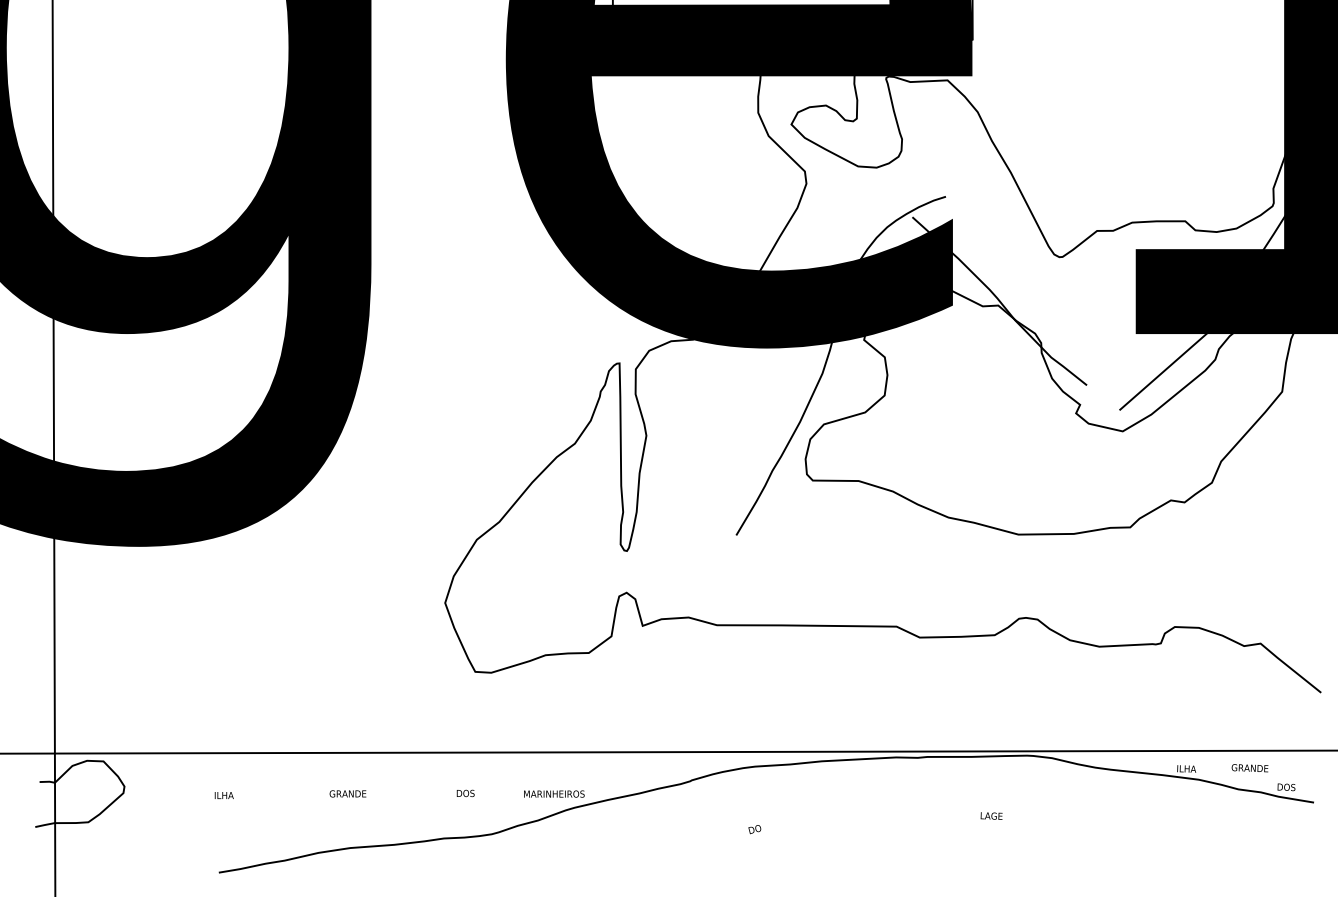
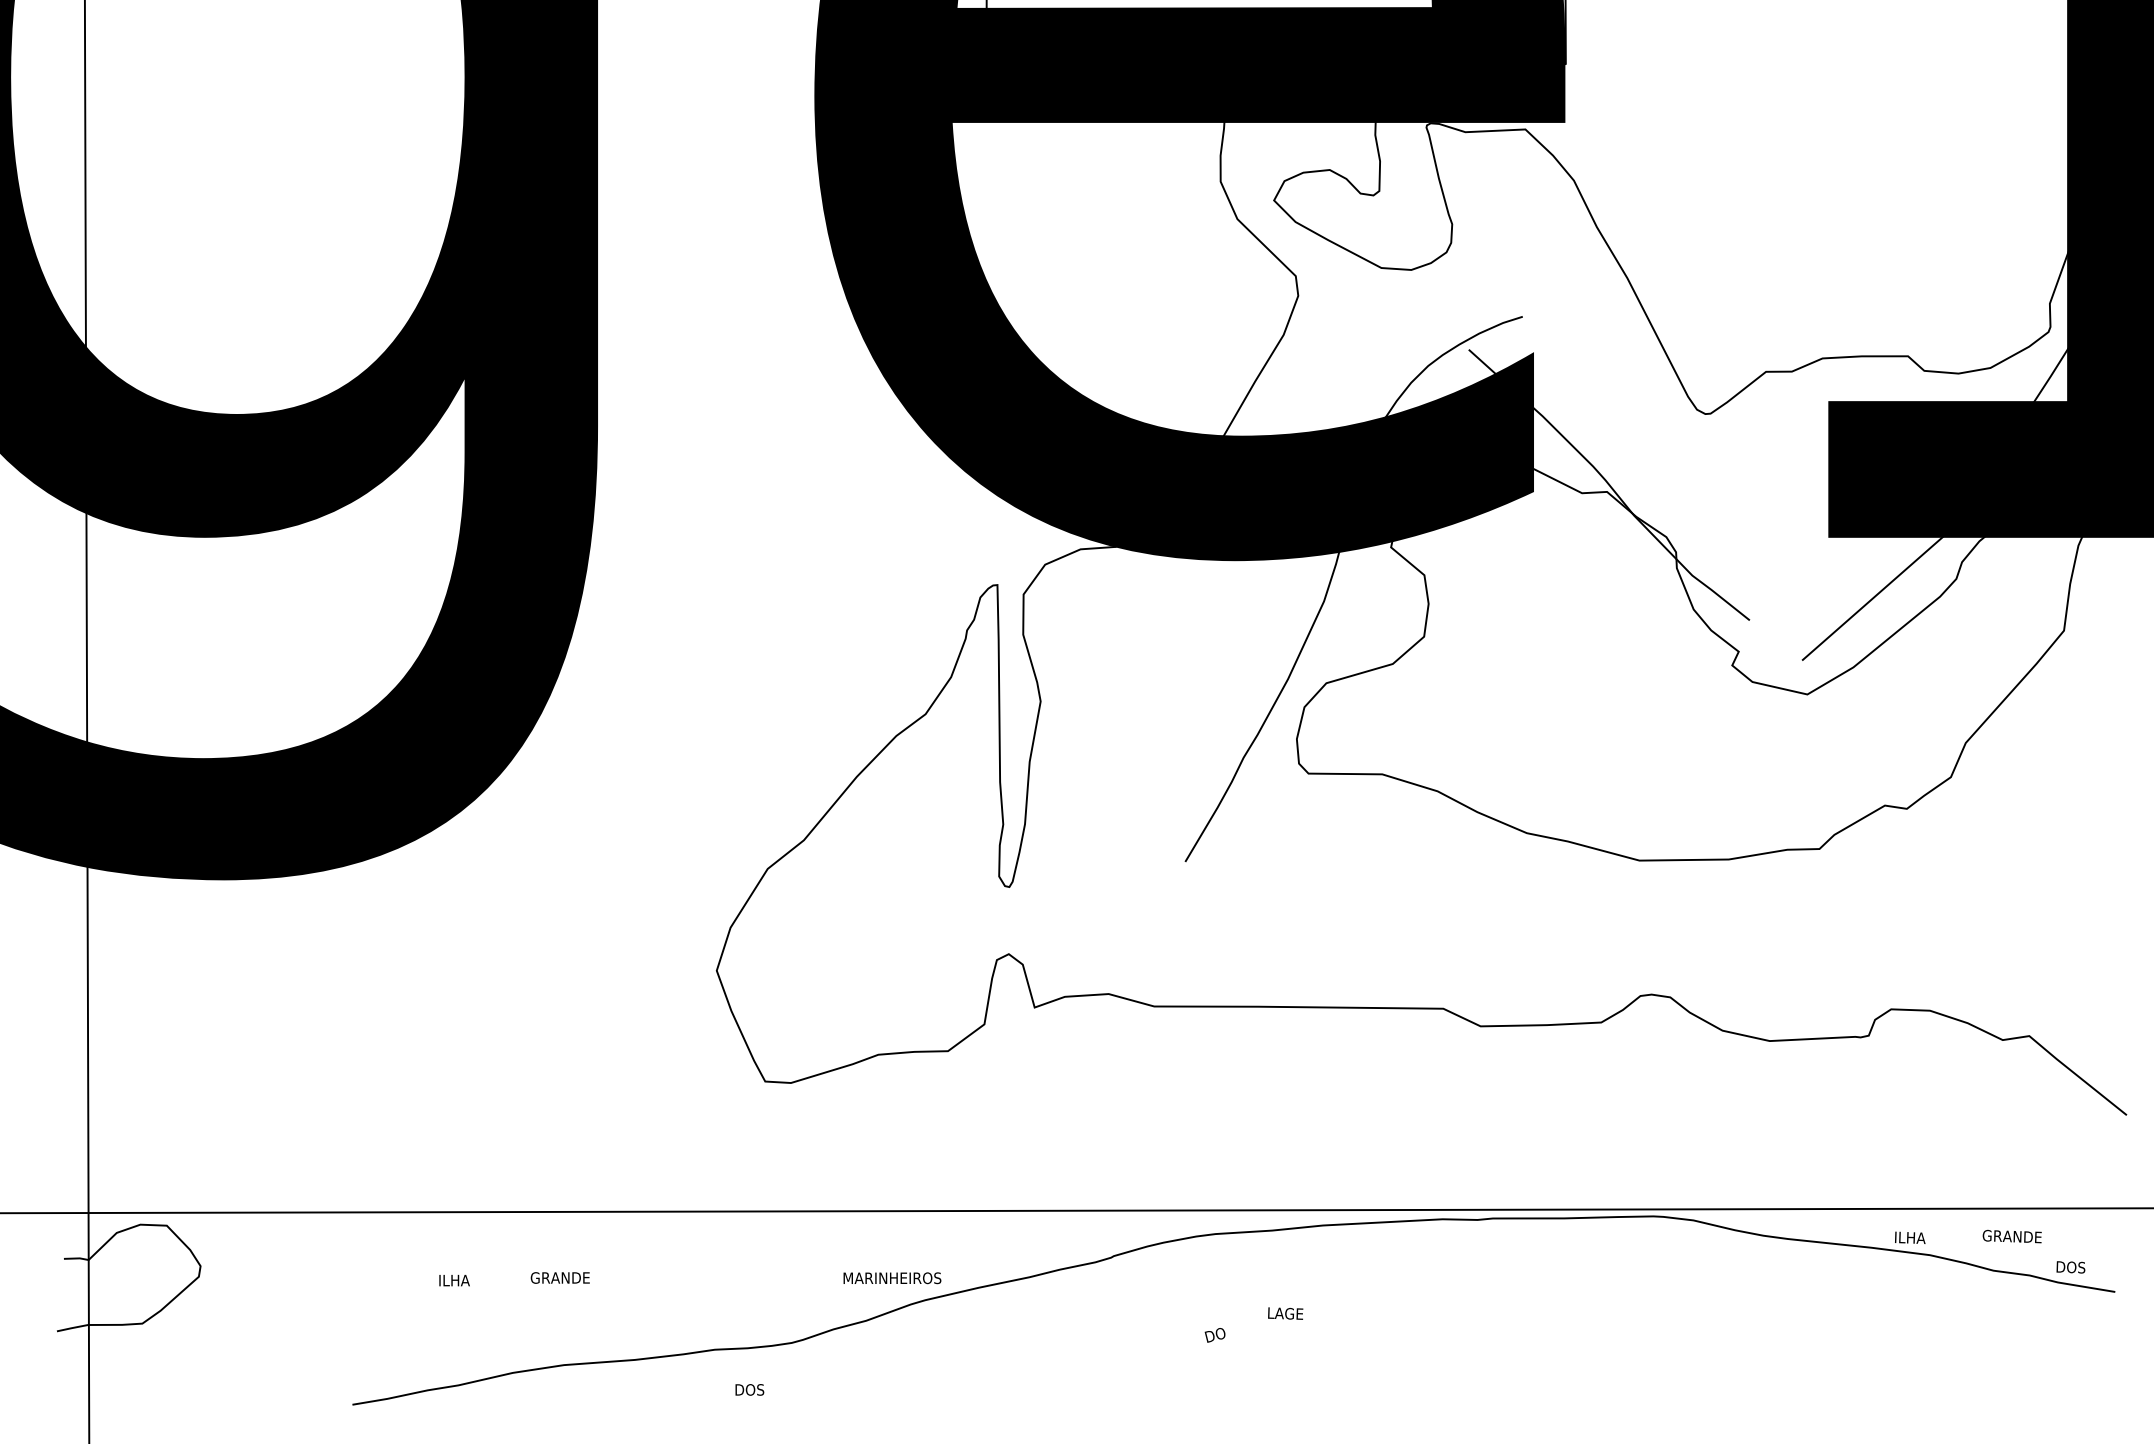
text: (465, 793) -> (749, 1389), moved
text: (223, 795) -> (453, 1280), moved
text: (991, 815) -> (1285, 1312), moved

